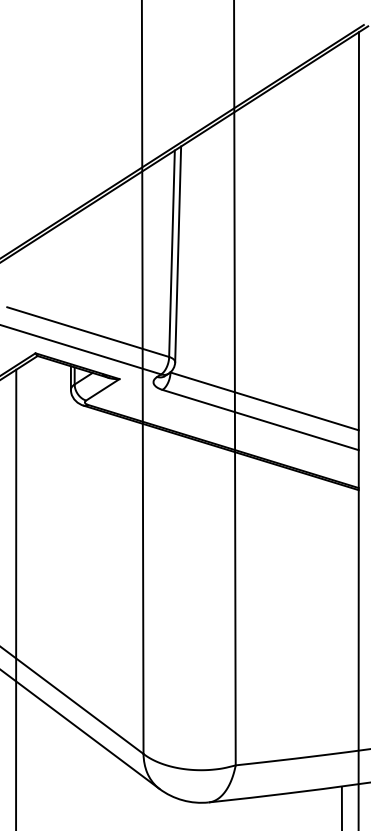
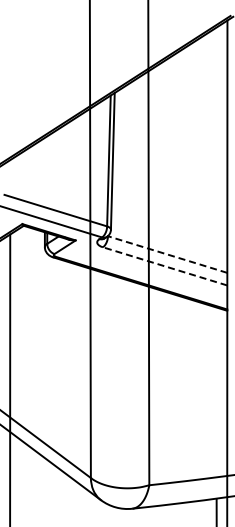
line: (264, 401) -> (167, 254), solid -> dashed
line: (259, 420) -> (164, 266), solid -> dashed

